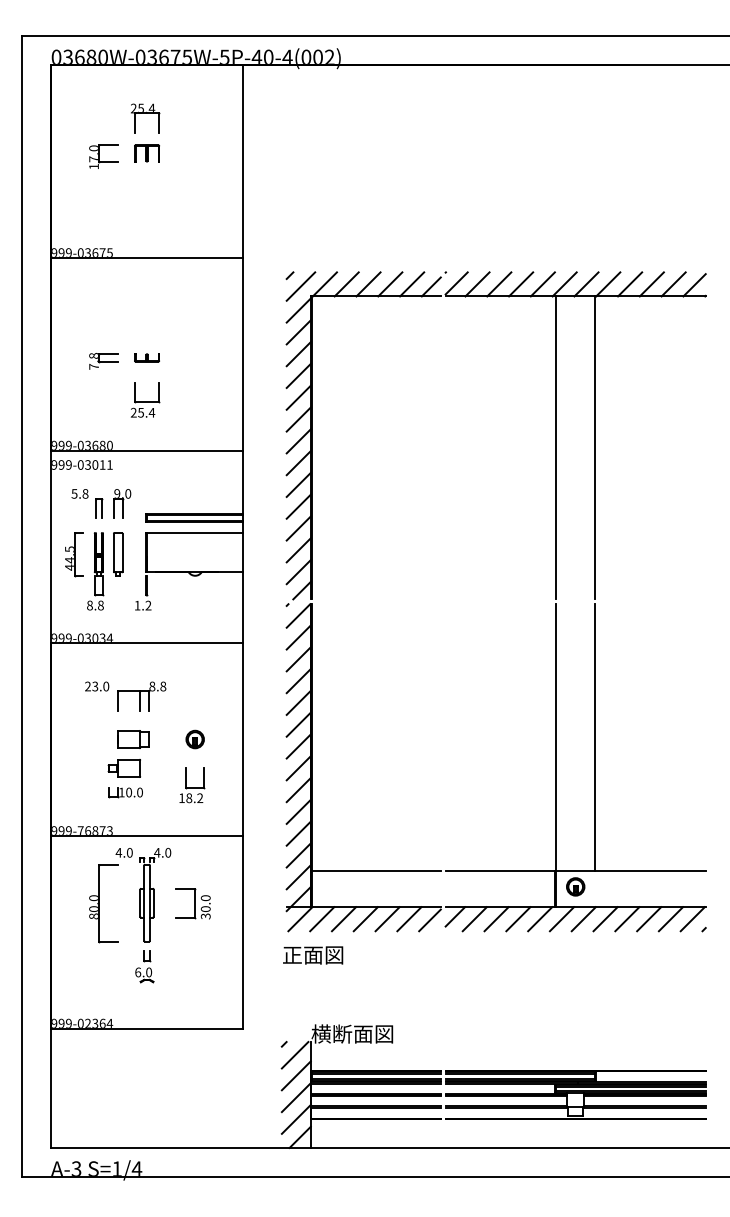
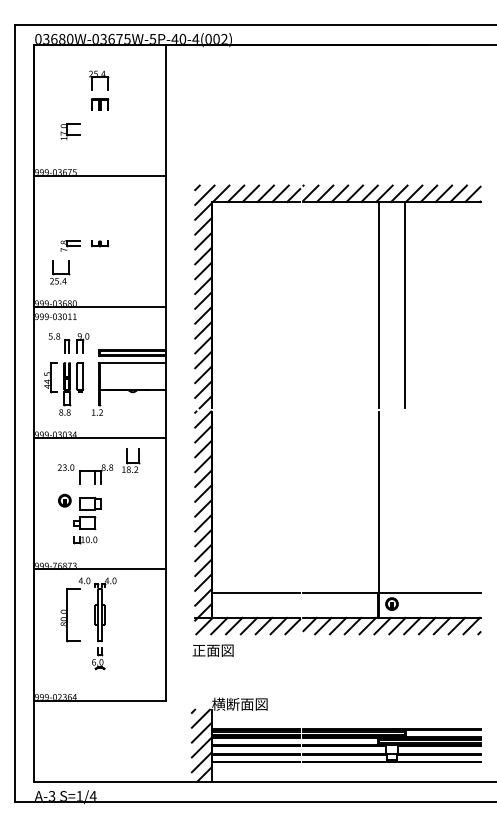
part: (103, 156) -> (70, 131), moved
part: (146, 399) -> (60, 272), moved
line: (595, 737) -> (405, 502), removed
part: (194, 739) -> (64, 500), moved
part: (193, 784) -> (131, 460), moved
part: (193, 903) -> (131, 615), removed

